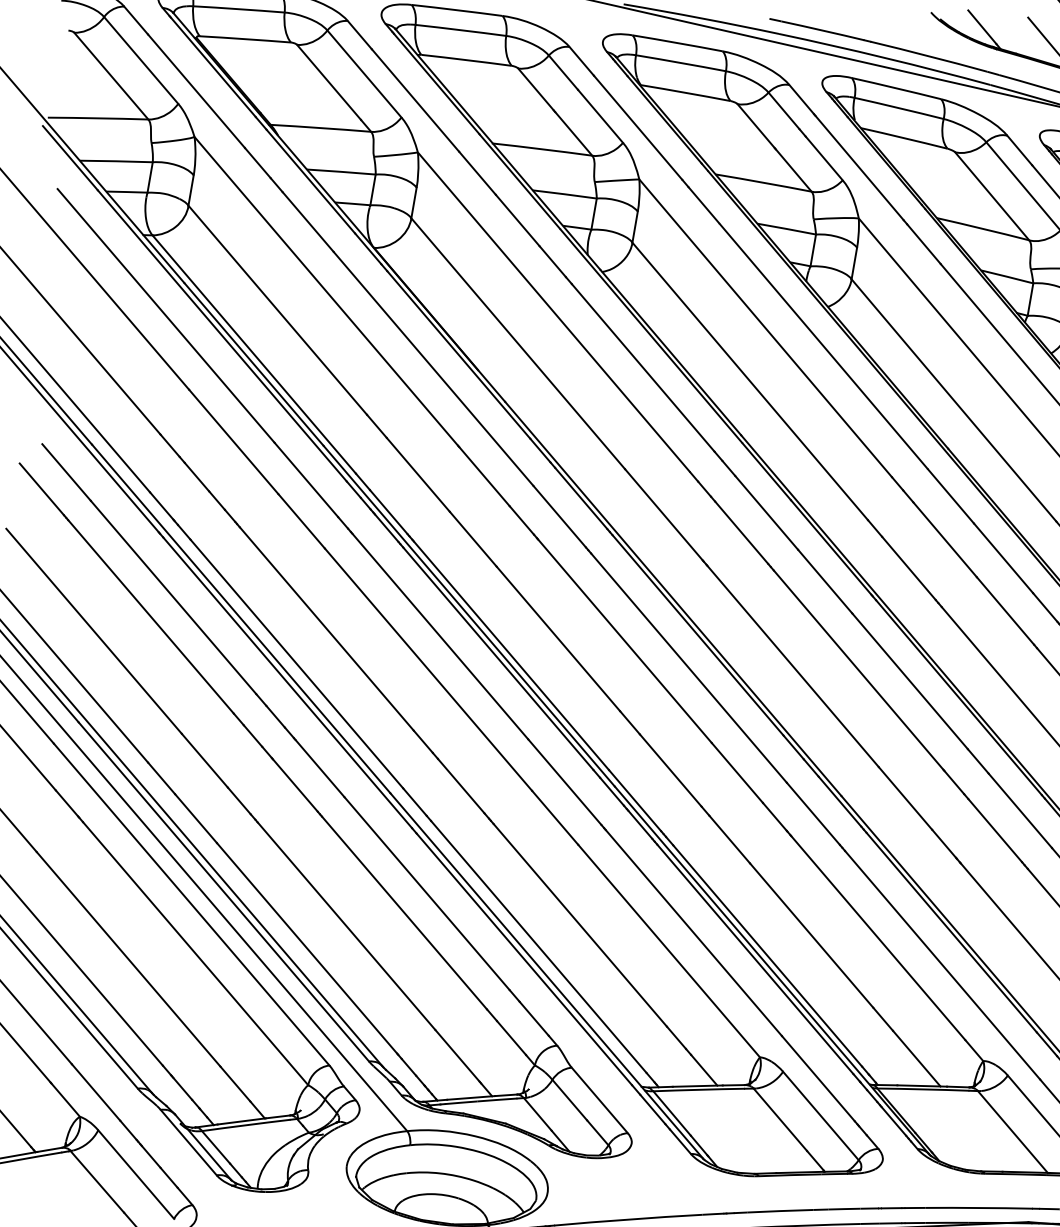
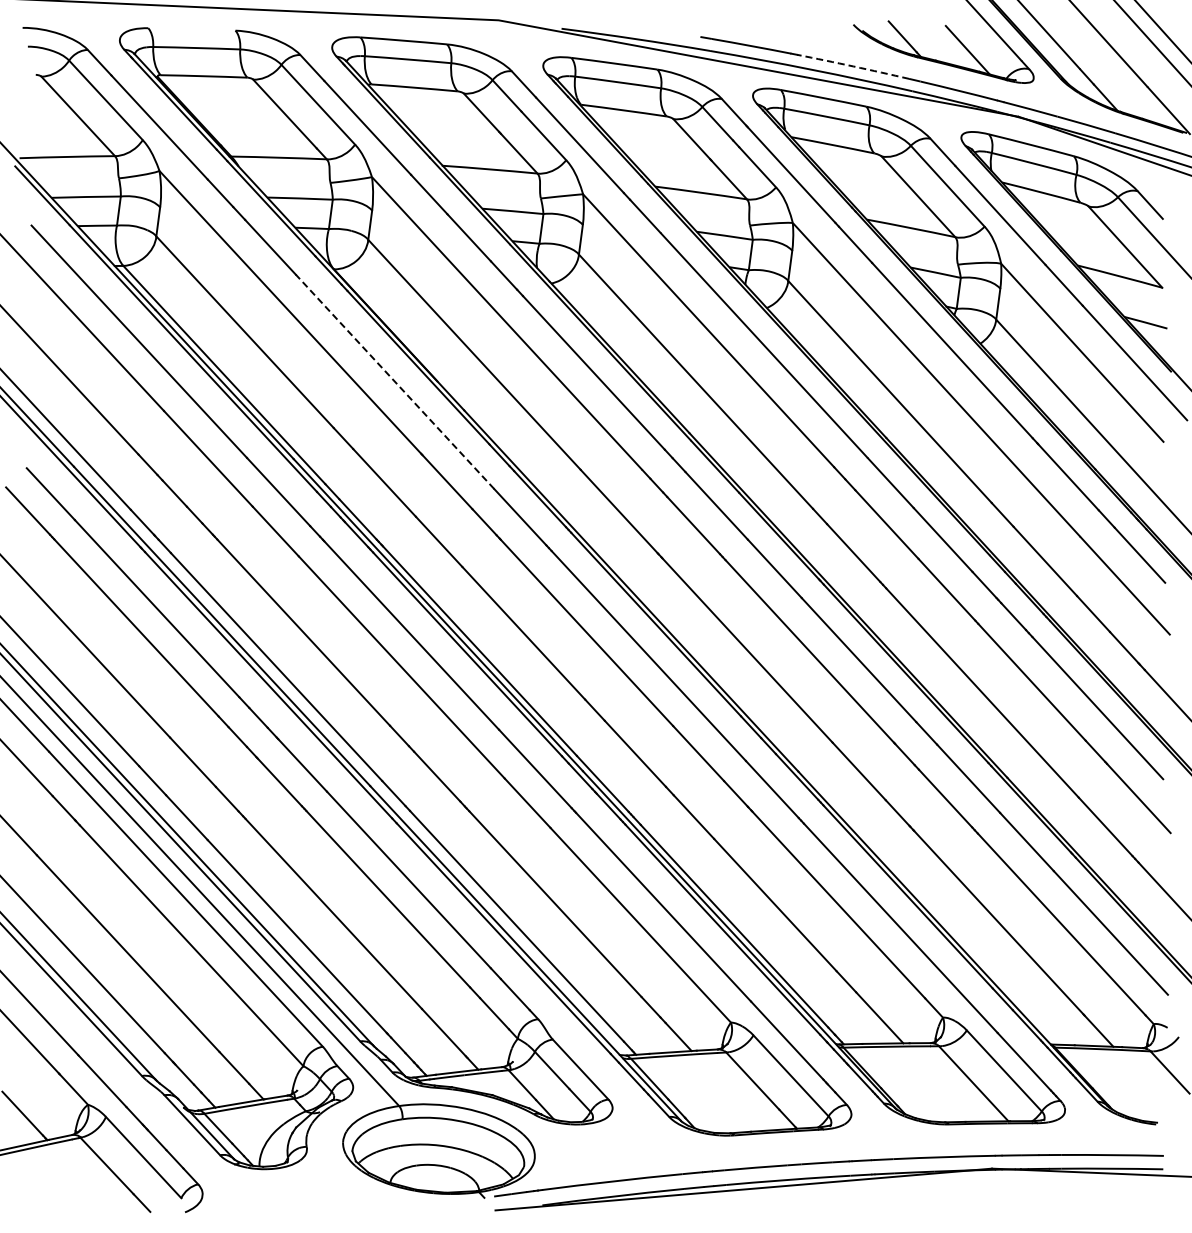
arc: (929, 56) -> (853, 66), solid -> dashed
line: (432, 368) -> (394, 381), solid -> dashed

